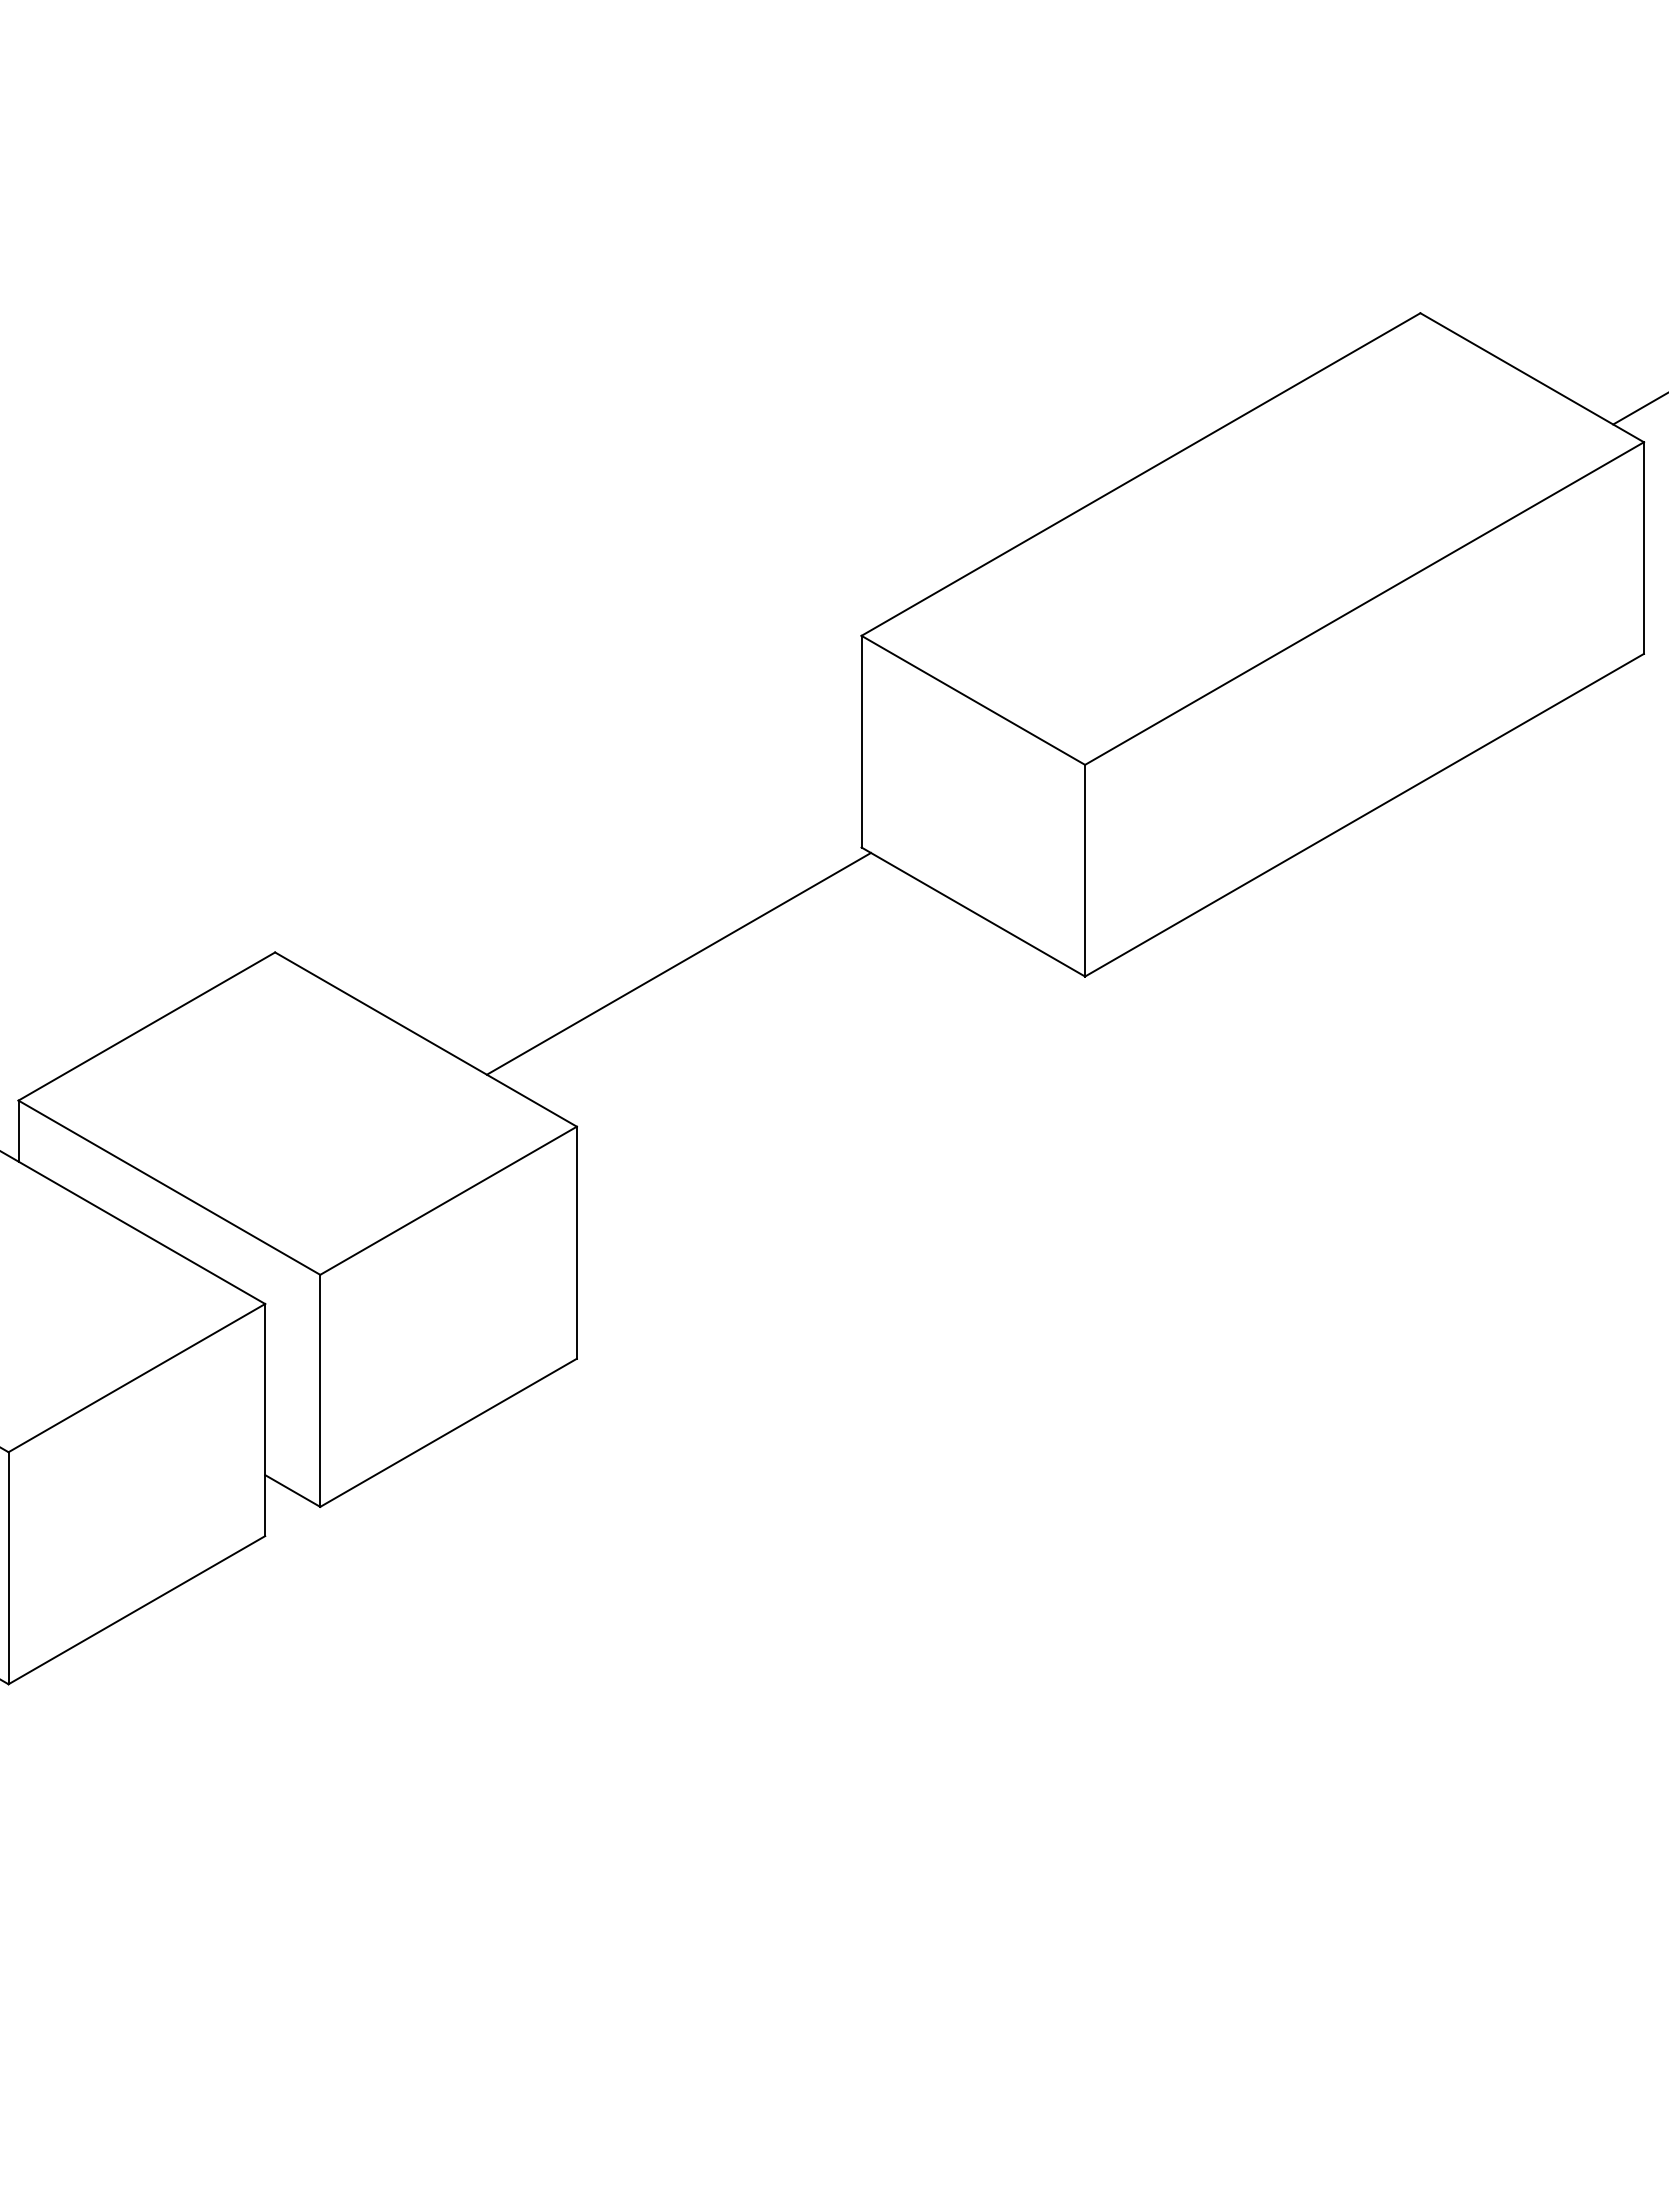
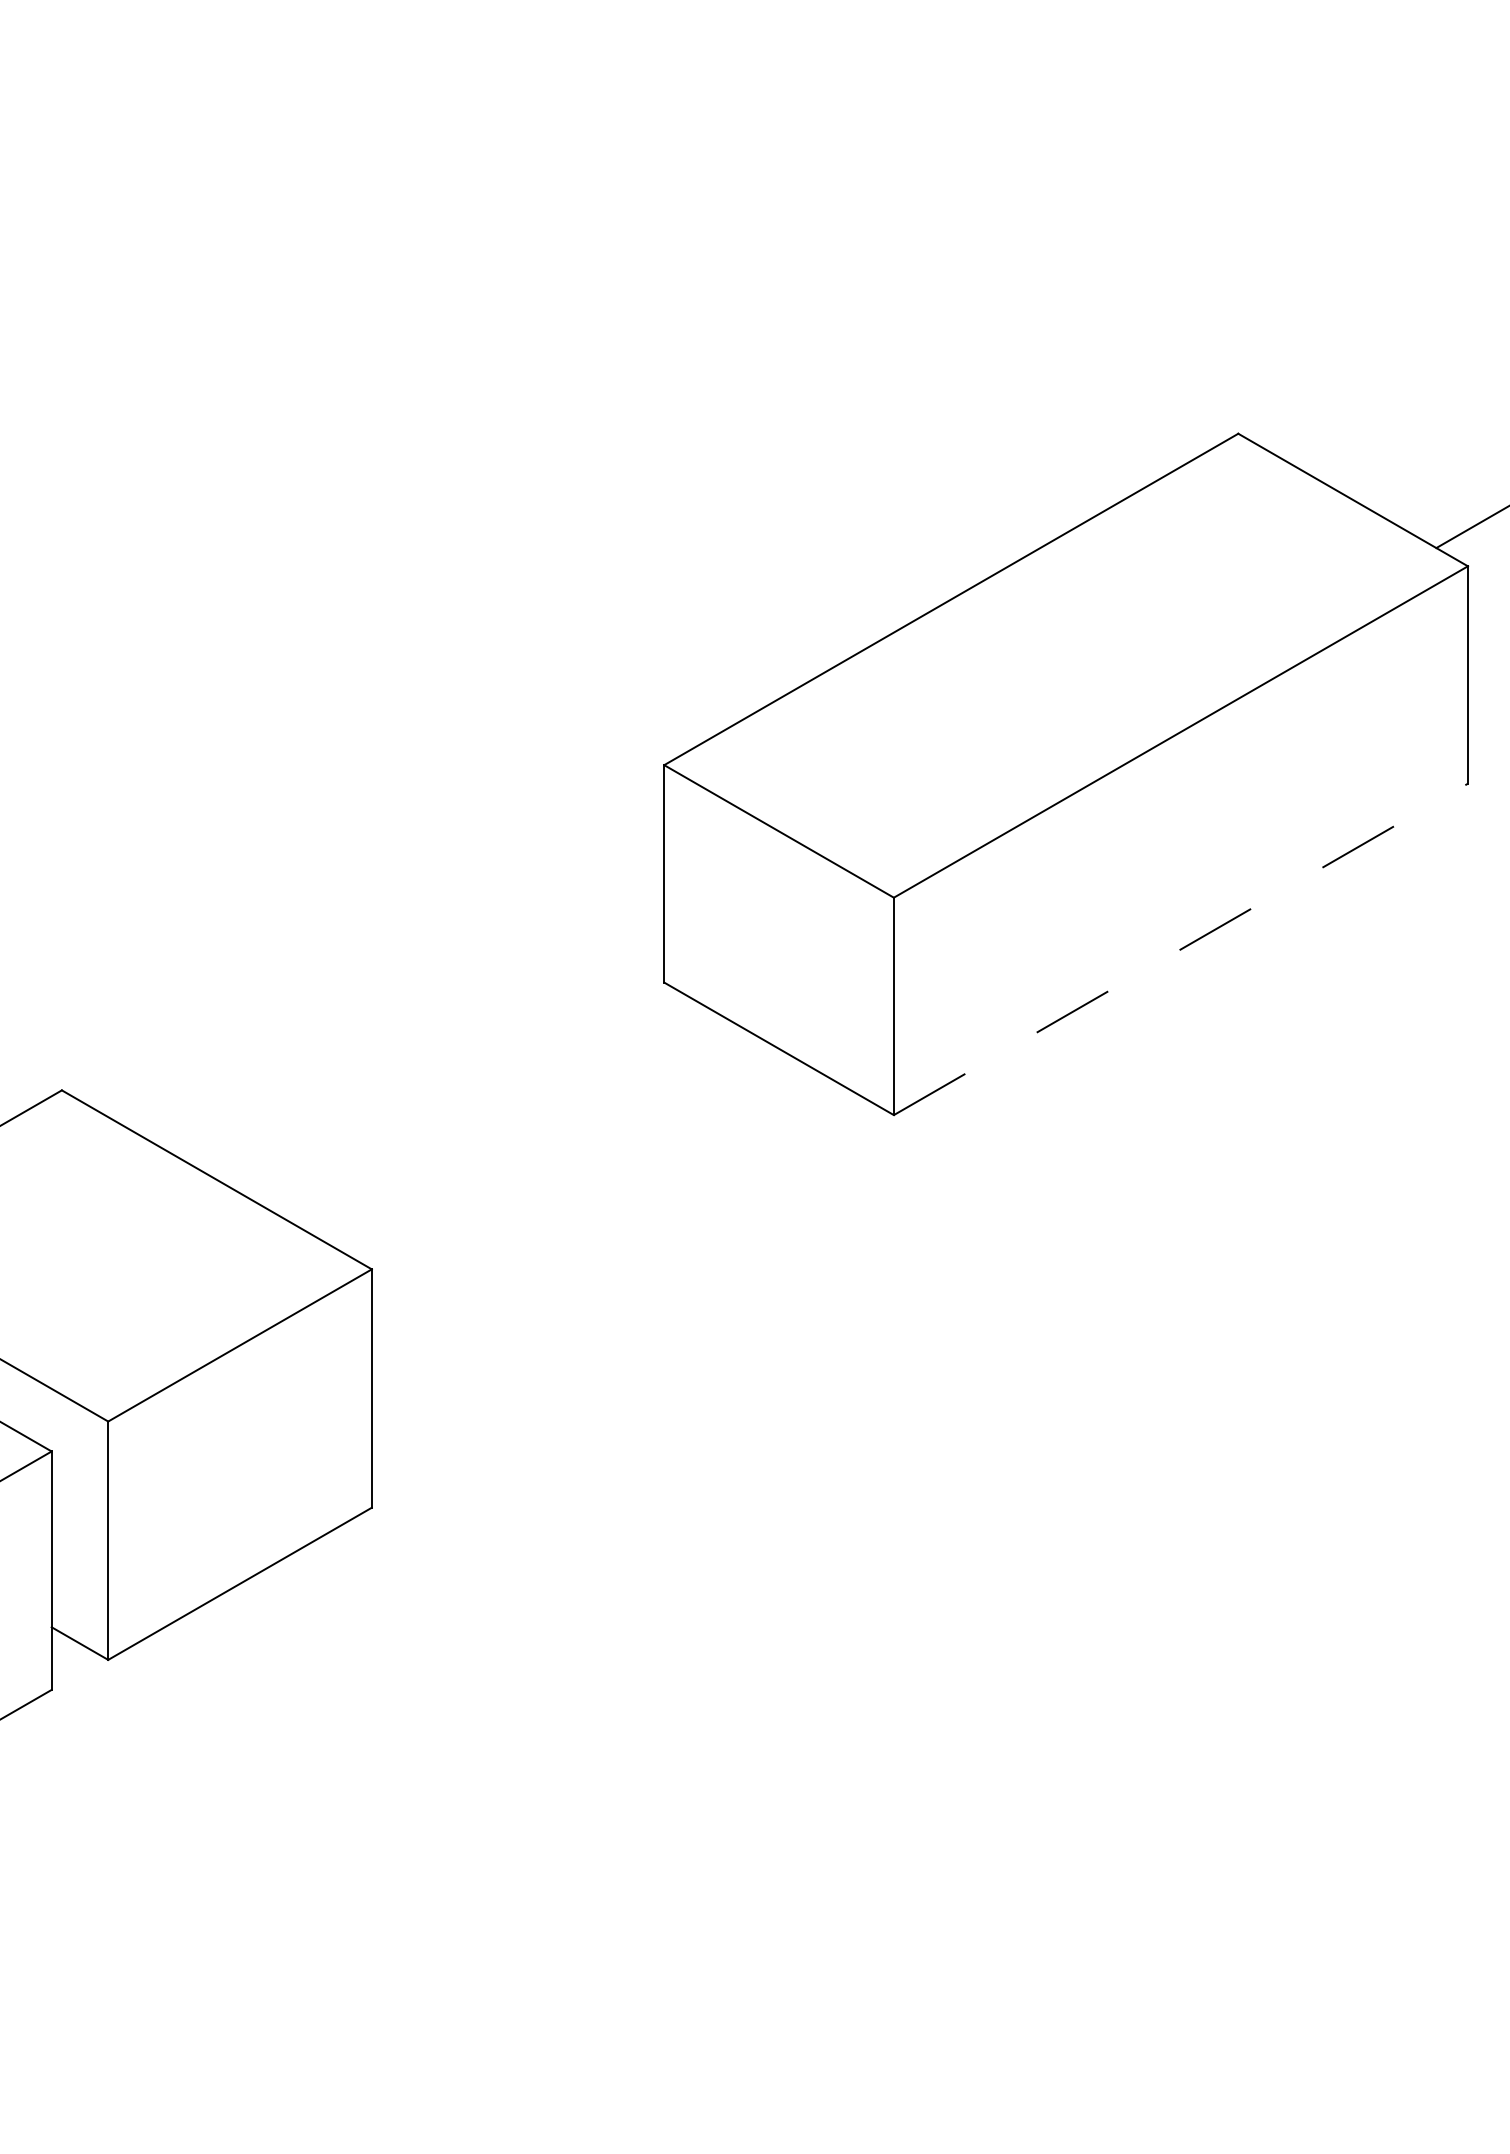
line: (1364, 815) -> (1180, 949), solid -> dashed
line: (678, 963) -> (476, 1101), removed

